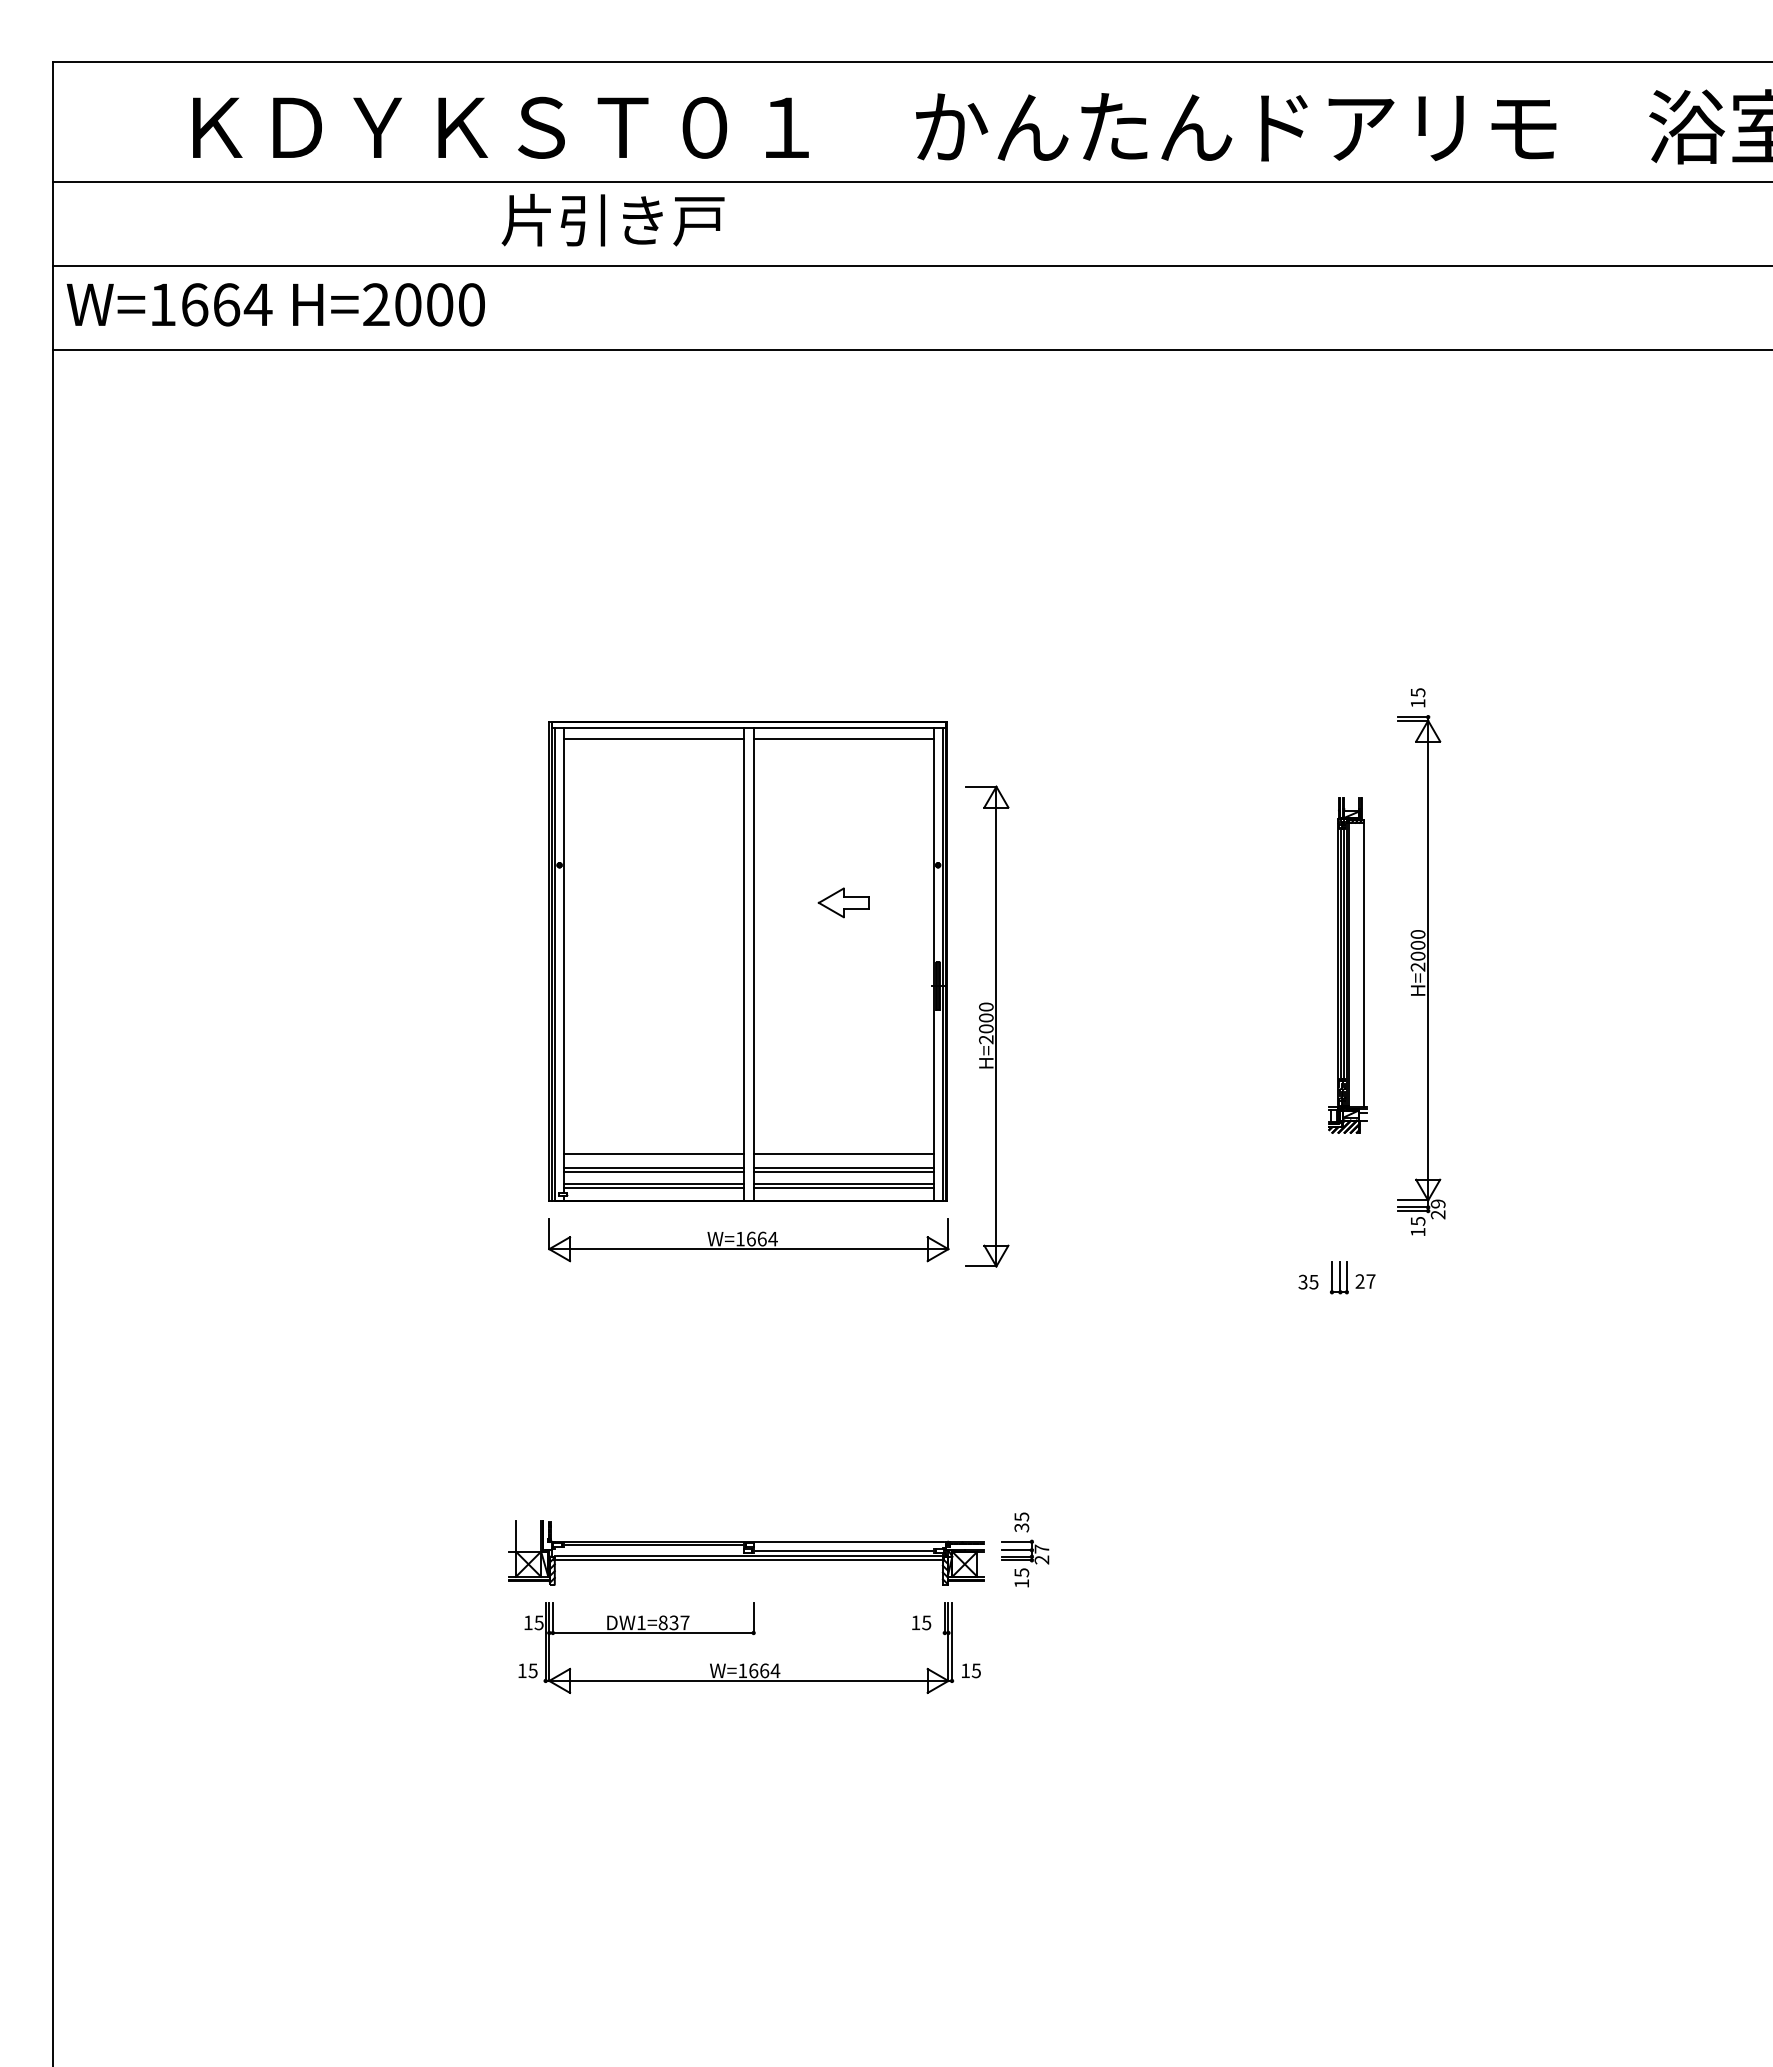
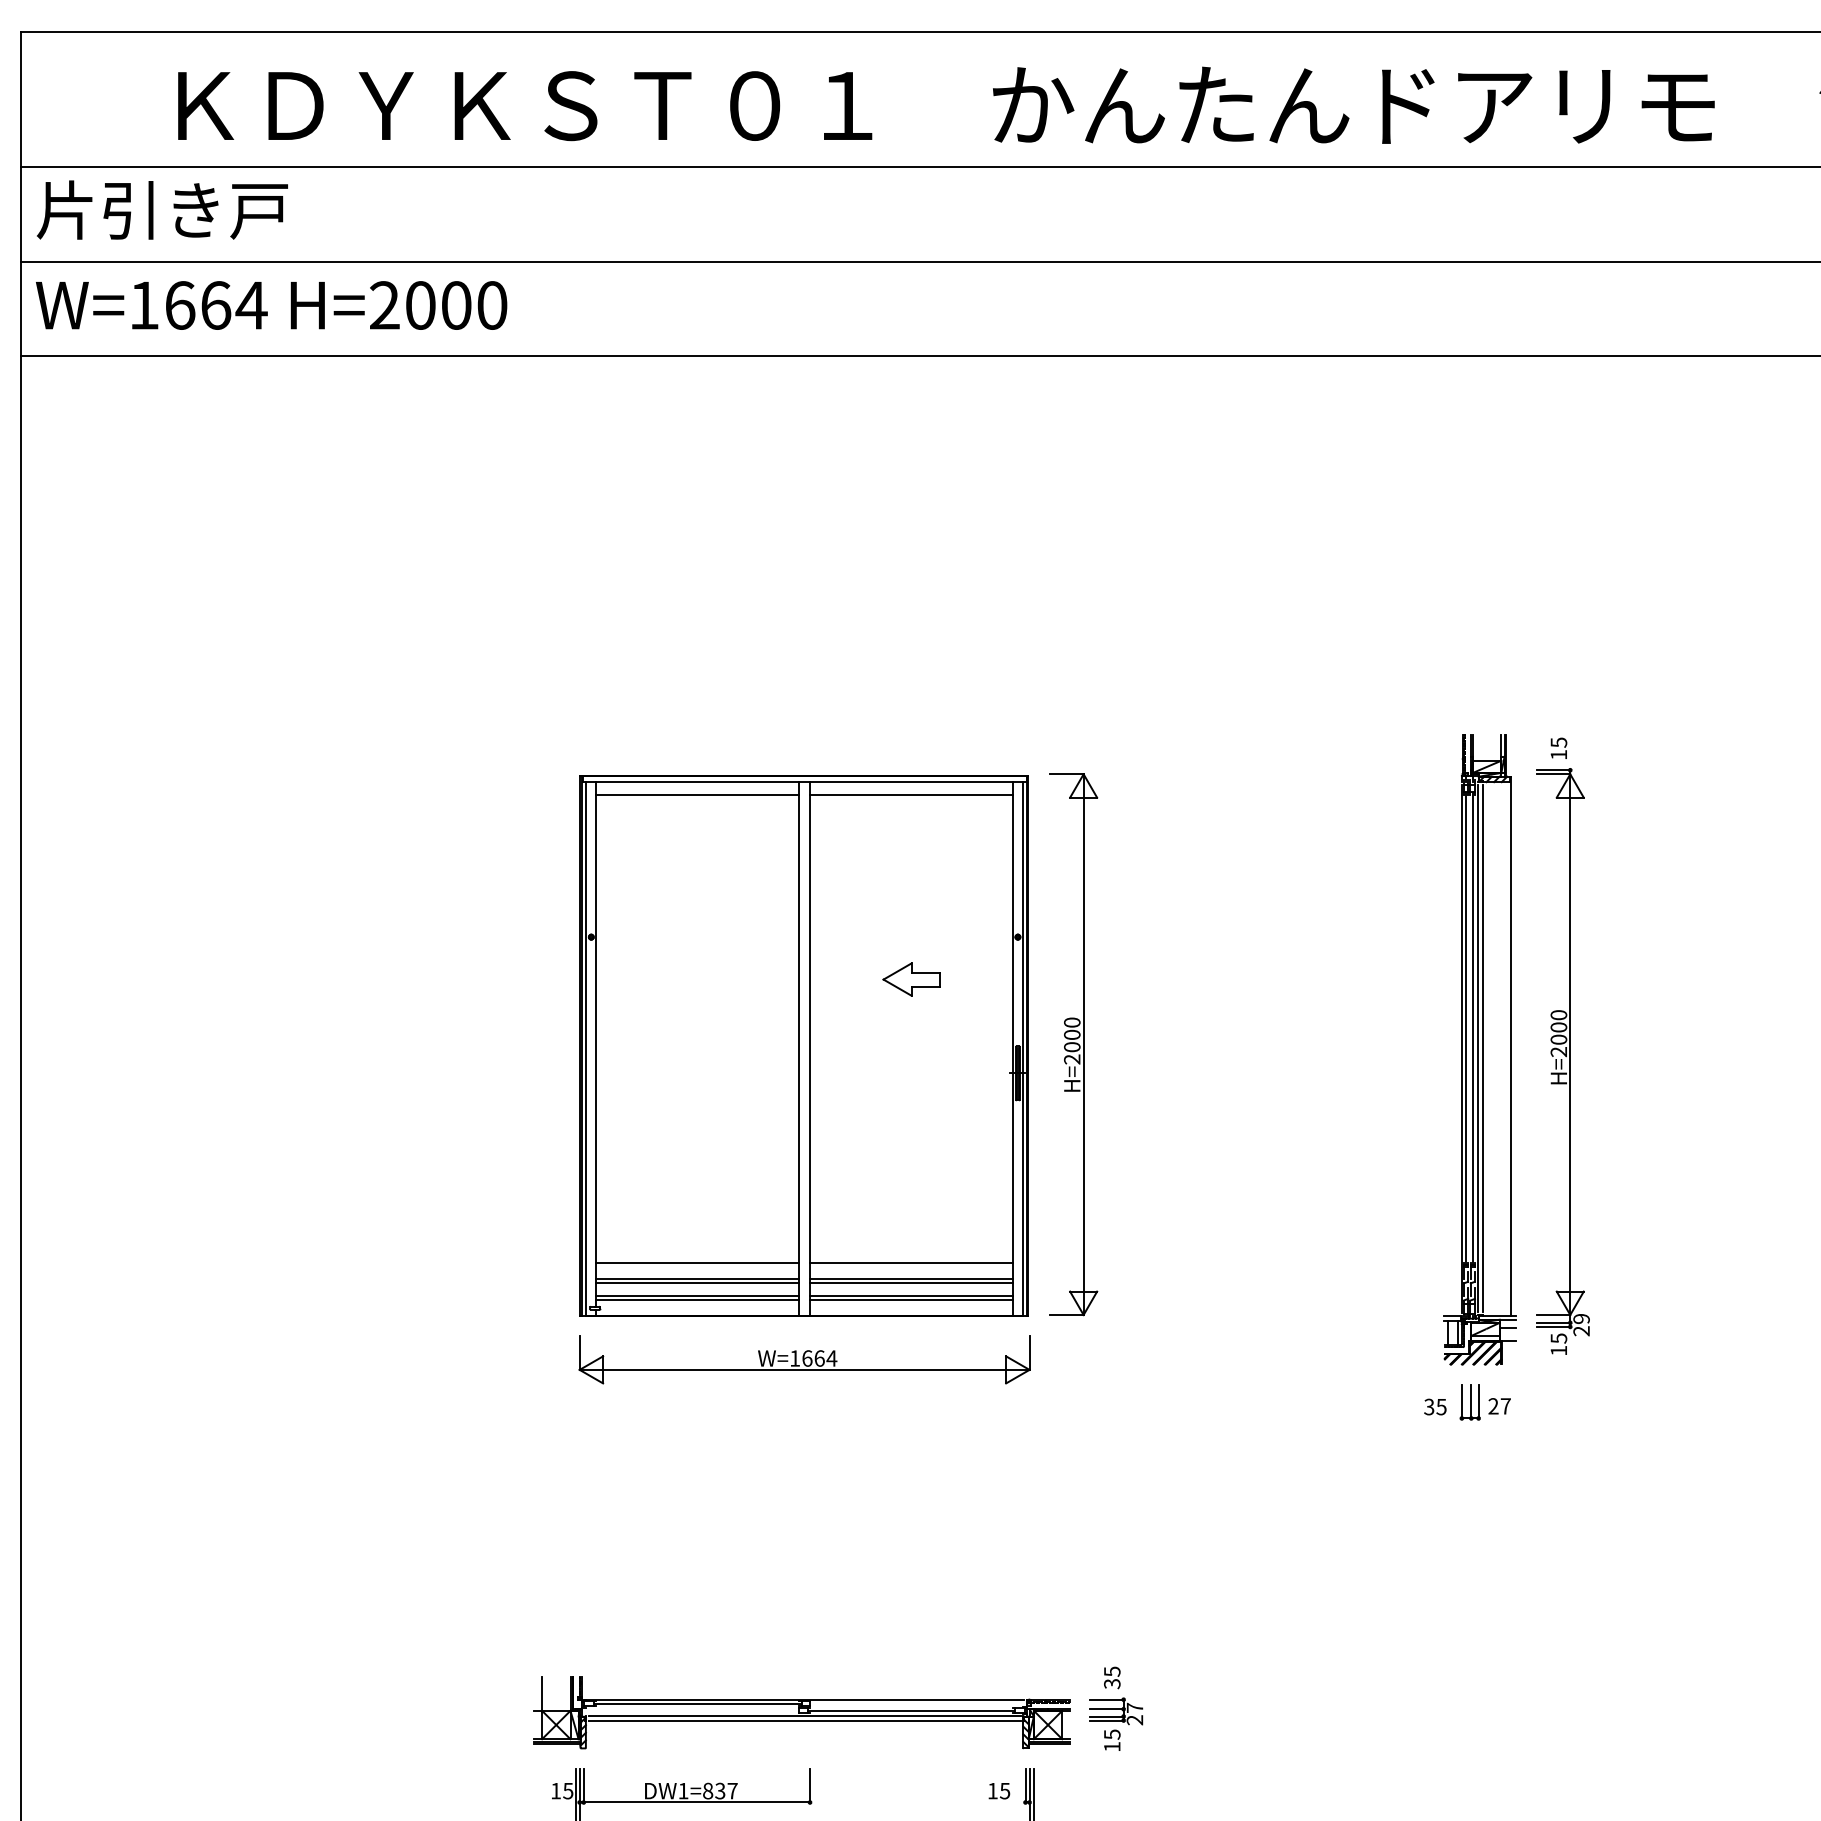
text: (612, 219) -> (161, 209), moved
part: (1347, 965) -> (1479, 1050), size x1.67
part: (987, 1026) -> (1073, 1044), moved

